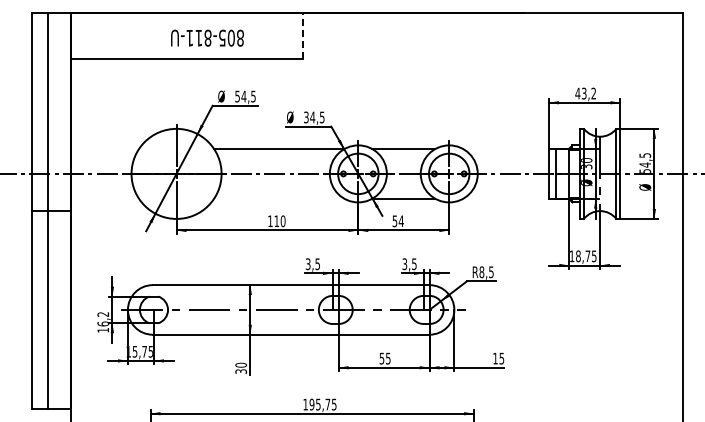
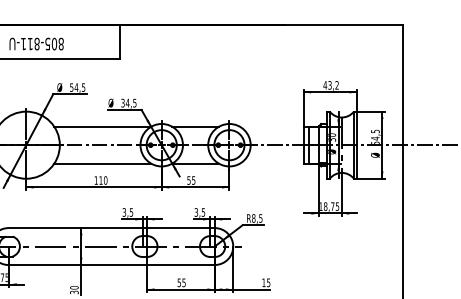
line: (302, 35) -> (120, 42), dashed -> solid
text: (207, 37) -> (36, 43), moved
line: (279, 198) -> (102, 163), added
text: (400, 221) -> (193, 180), 54 -> 55

